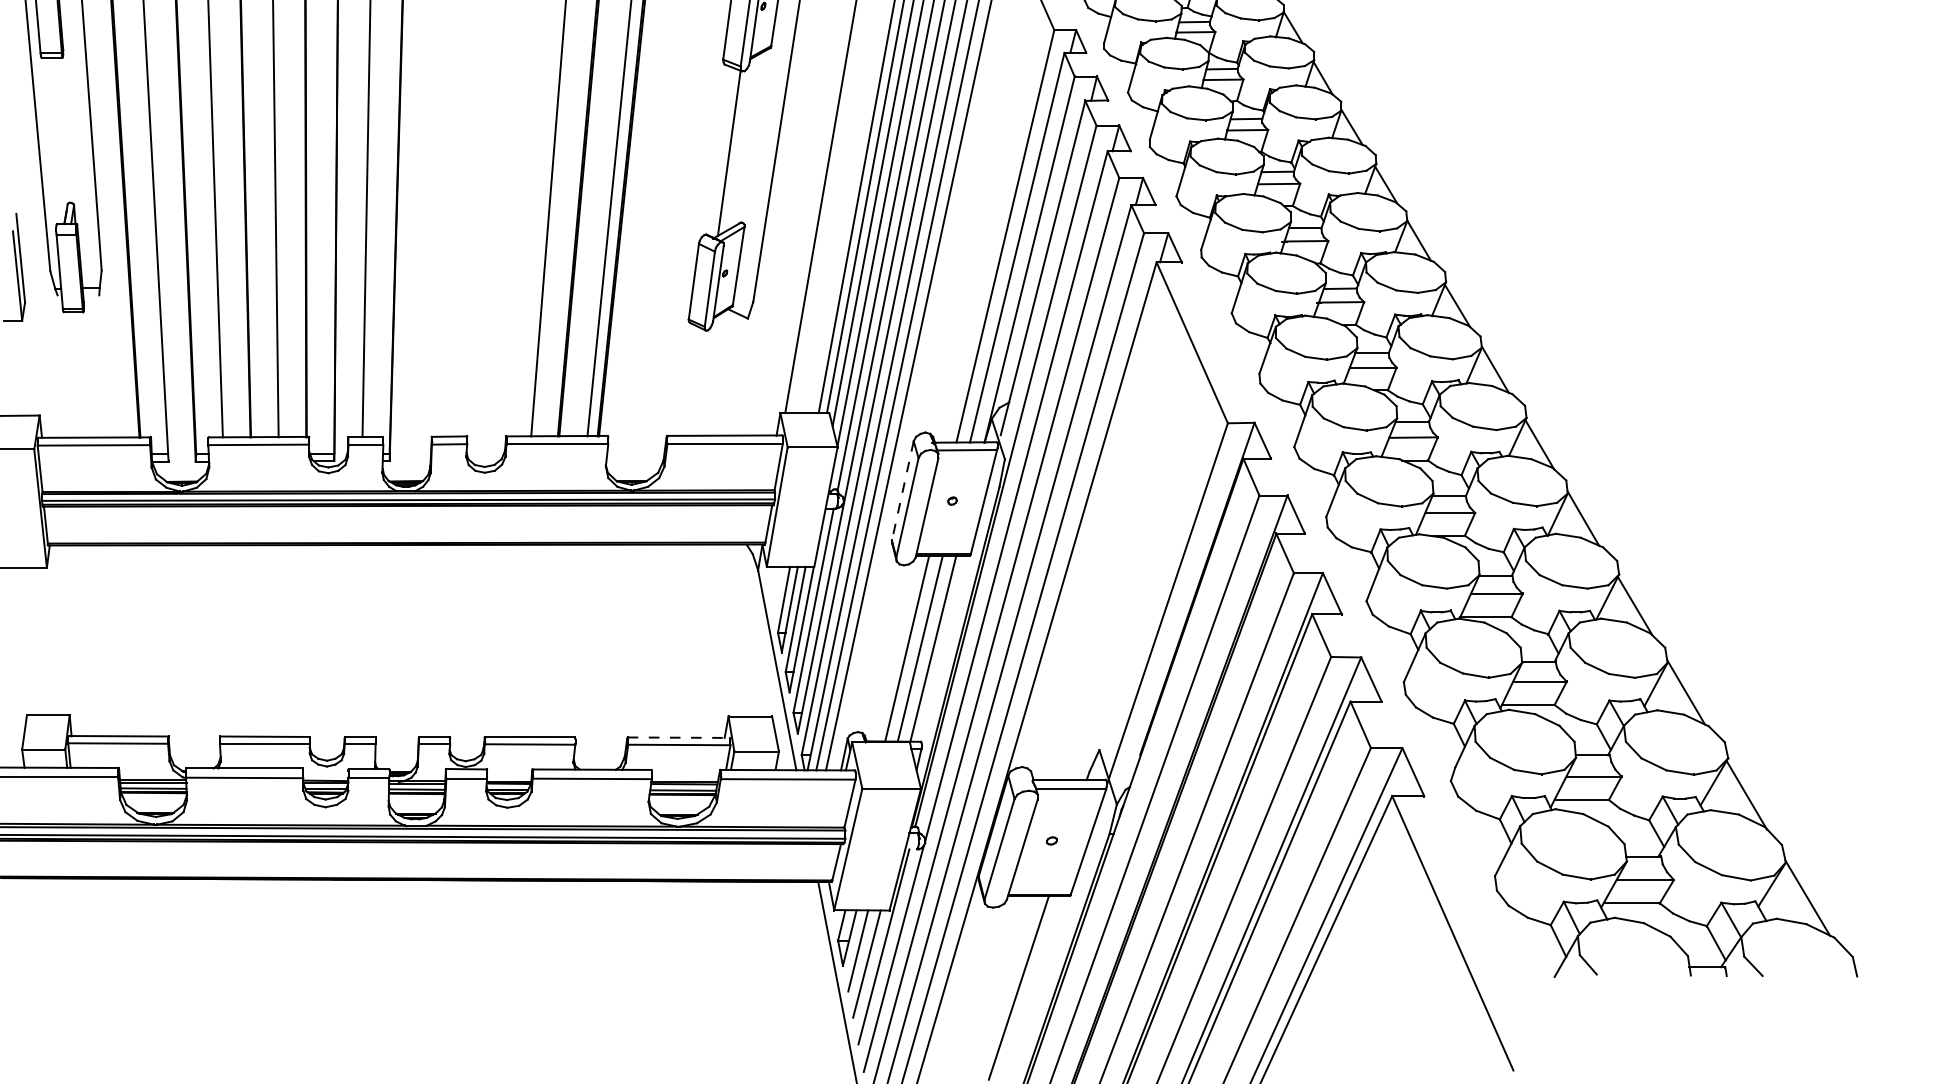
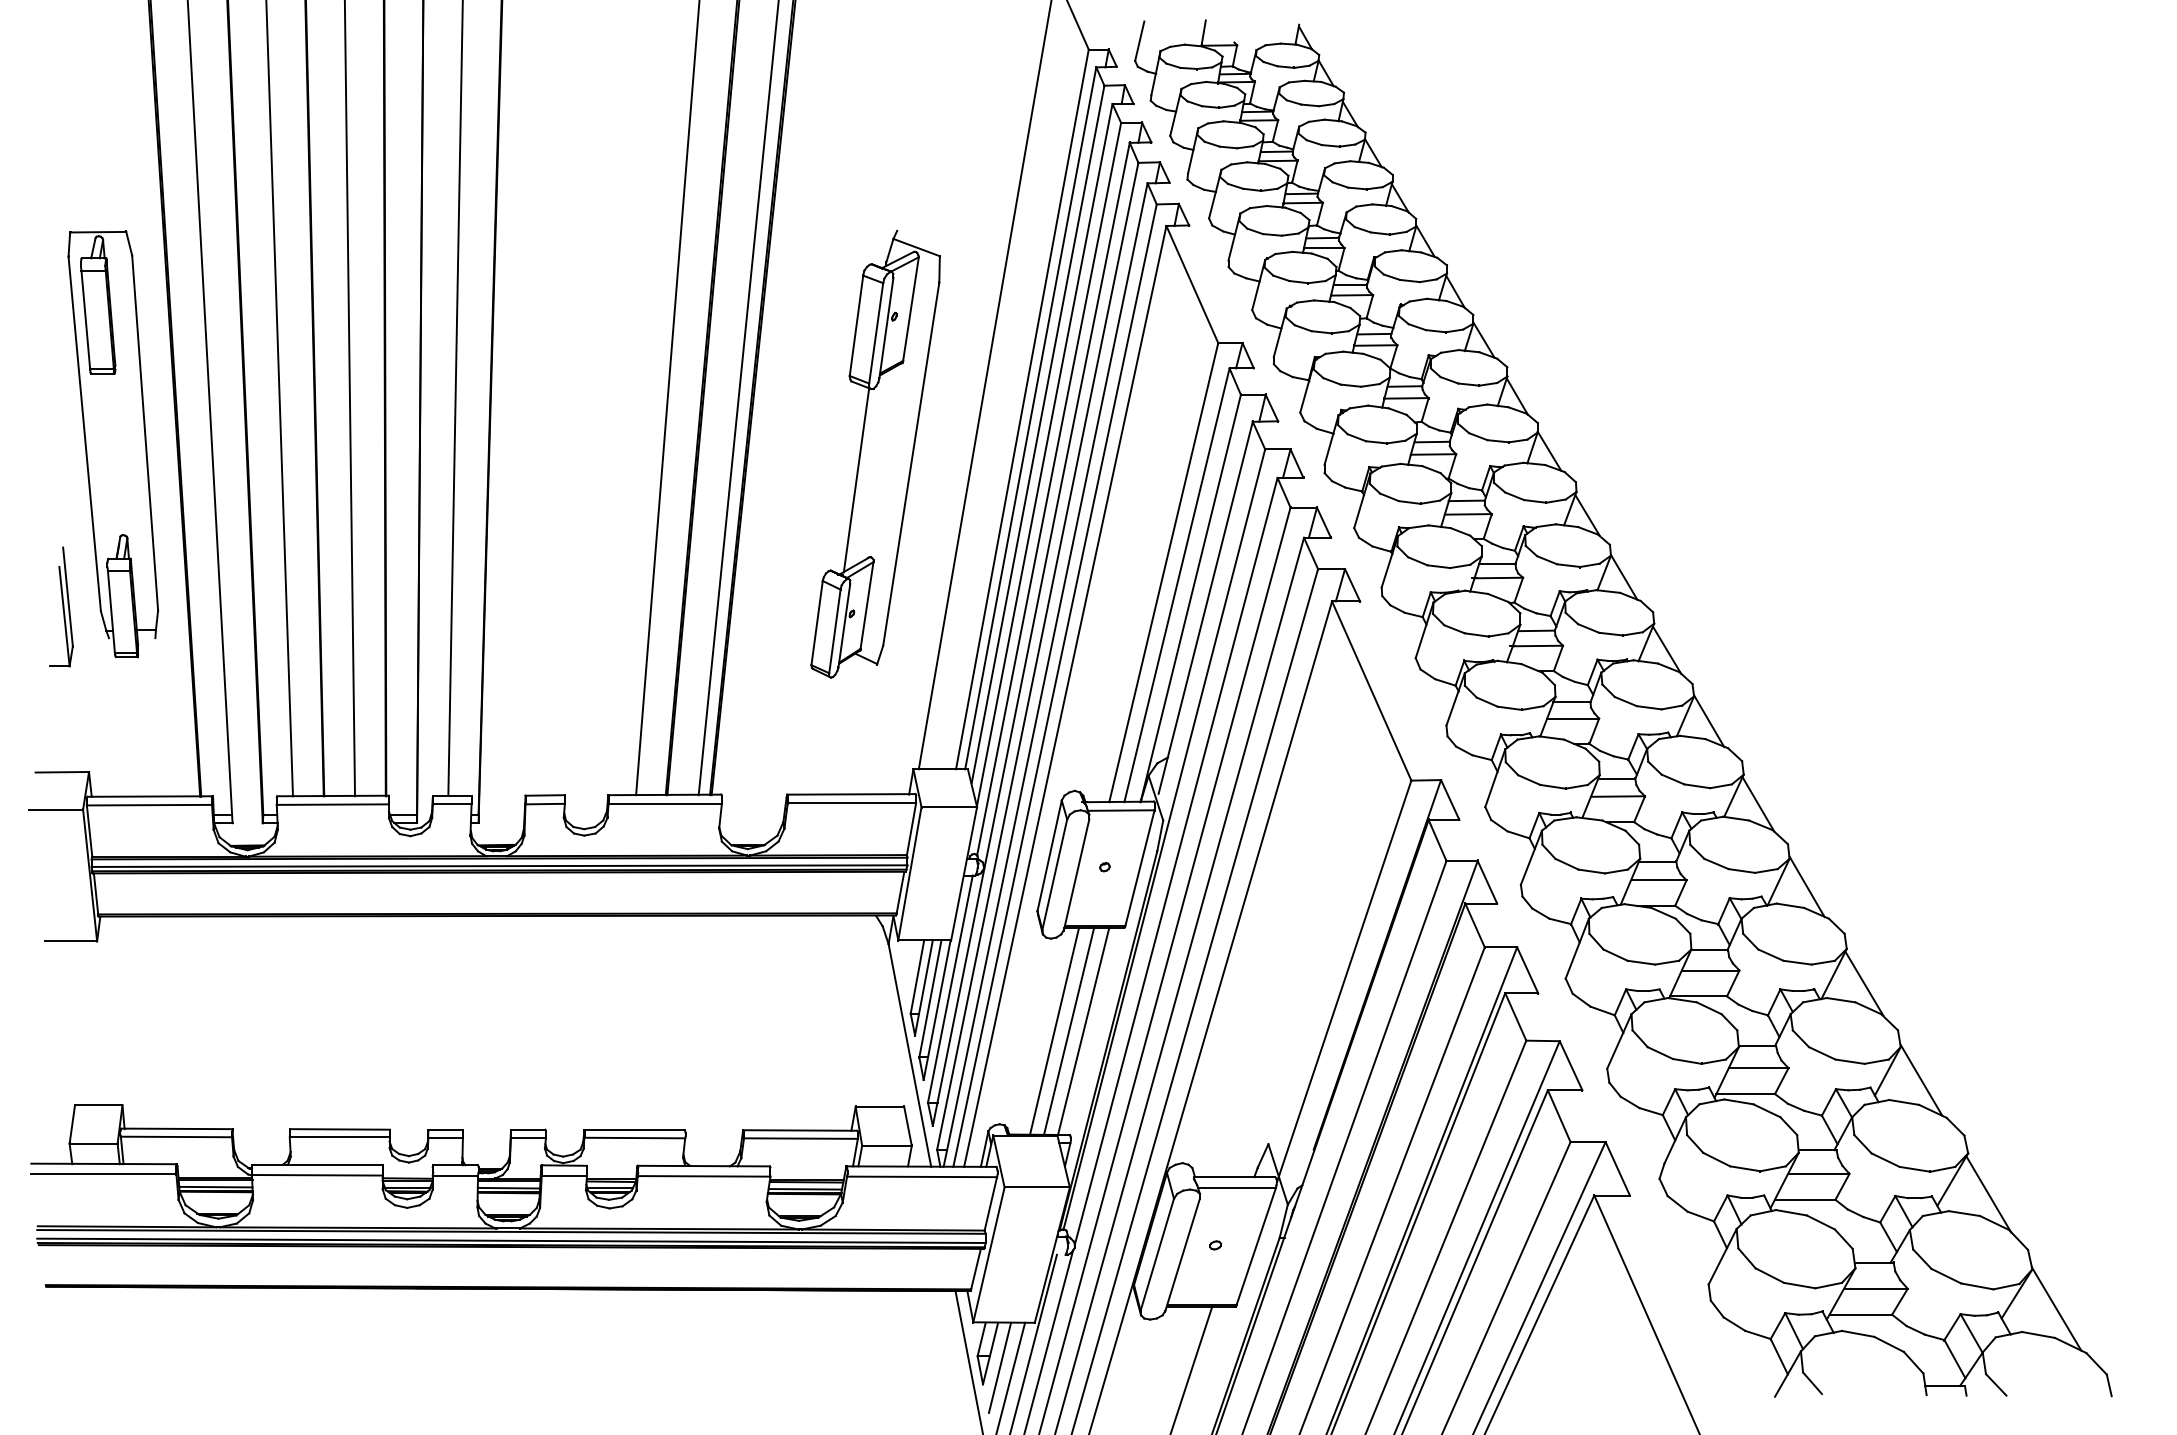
line: (902, 490) -> (1049, 855), dashed -> solid
line: (678, 737) -> (800, 1130), dashed -> solid

